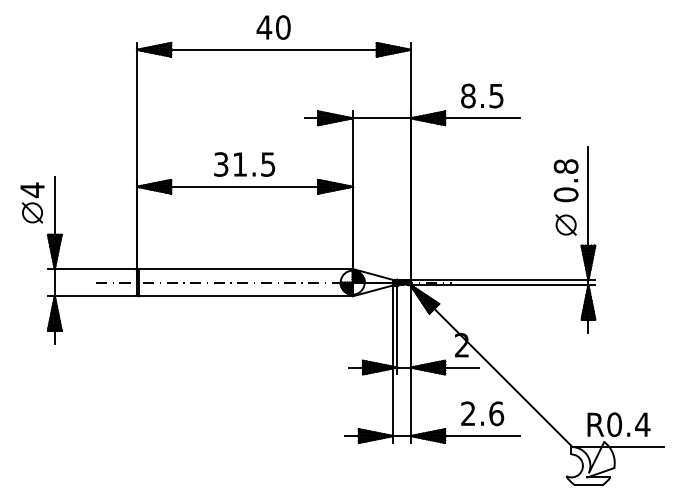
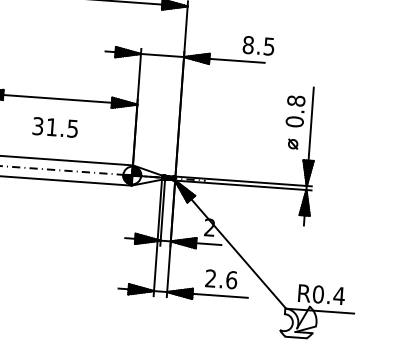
text: (482, 95) -> (258, 45), moved
text: (244, 164) -> (55, 127), moved
part: (565, 224) -> (292, 143), size x0.6

